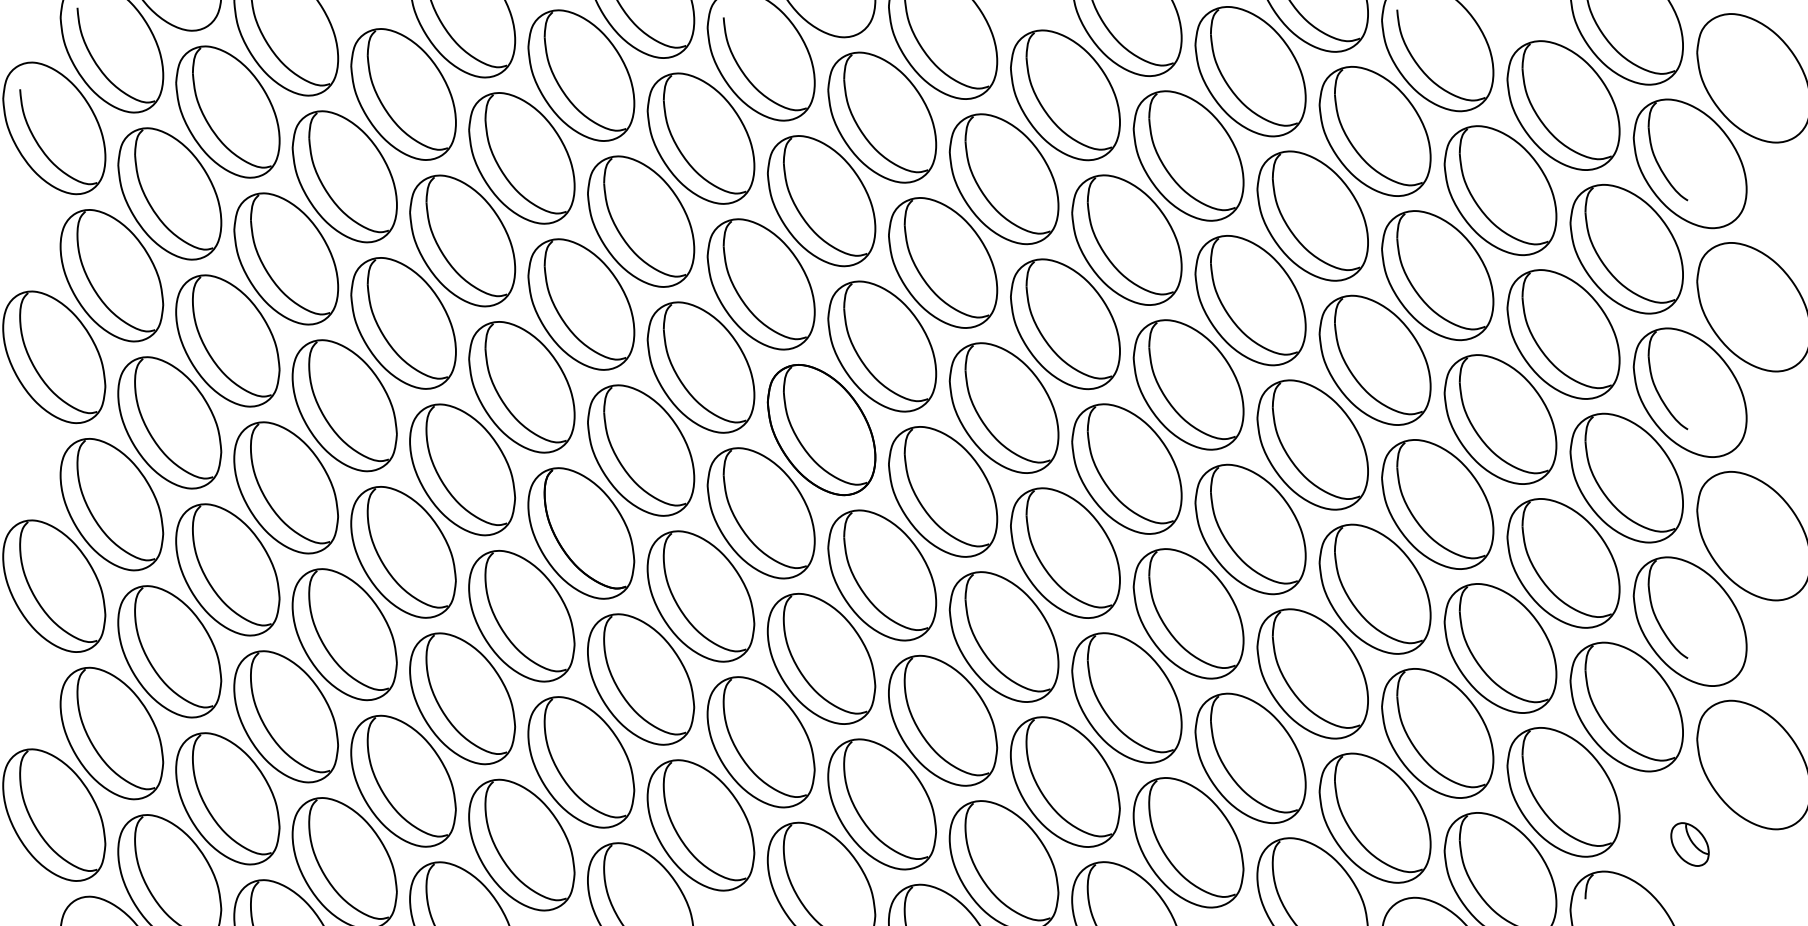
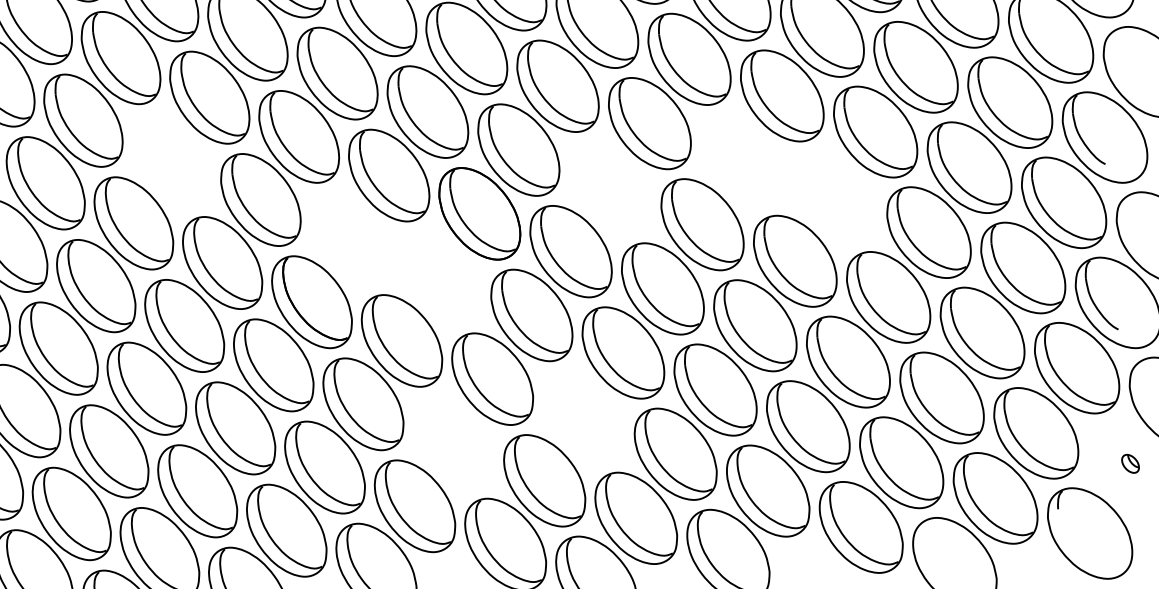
part: (403, 323) -> (171, 160), removed
part: (1188, 384) -> (742, 160), removed
part: (1003, 407) -> (609, 187), removed
part: (1312, 444) -> (835, 196), removed
part: (641, 450) -> (350, 238), removed
part: (760, 513) -> (440, 277), removed
part: (943, 720) -> (584, 416), removed
part: (760, 742) -> (453, 443), removed
part: (1689, 844) -> (1130, 463), size x0.6

